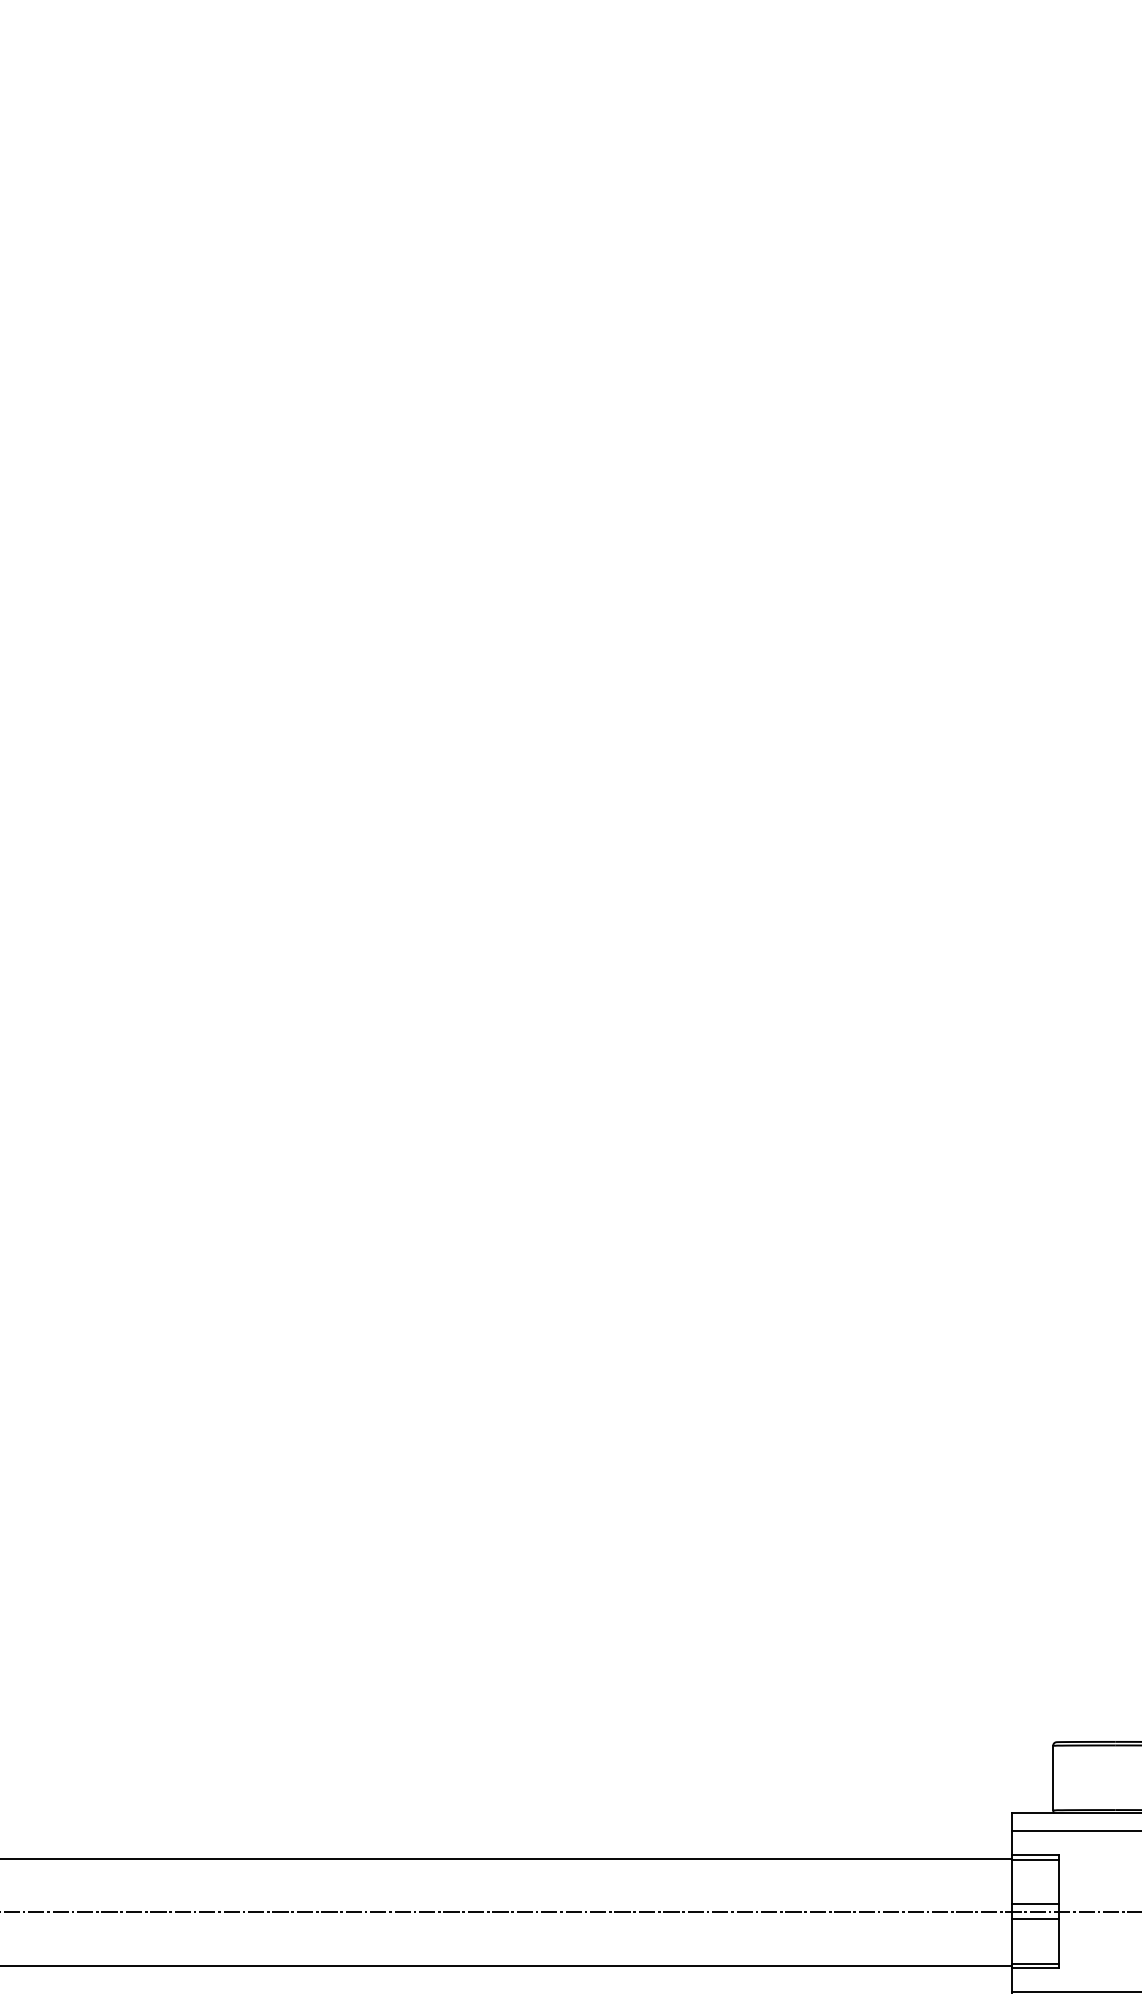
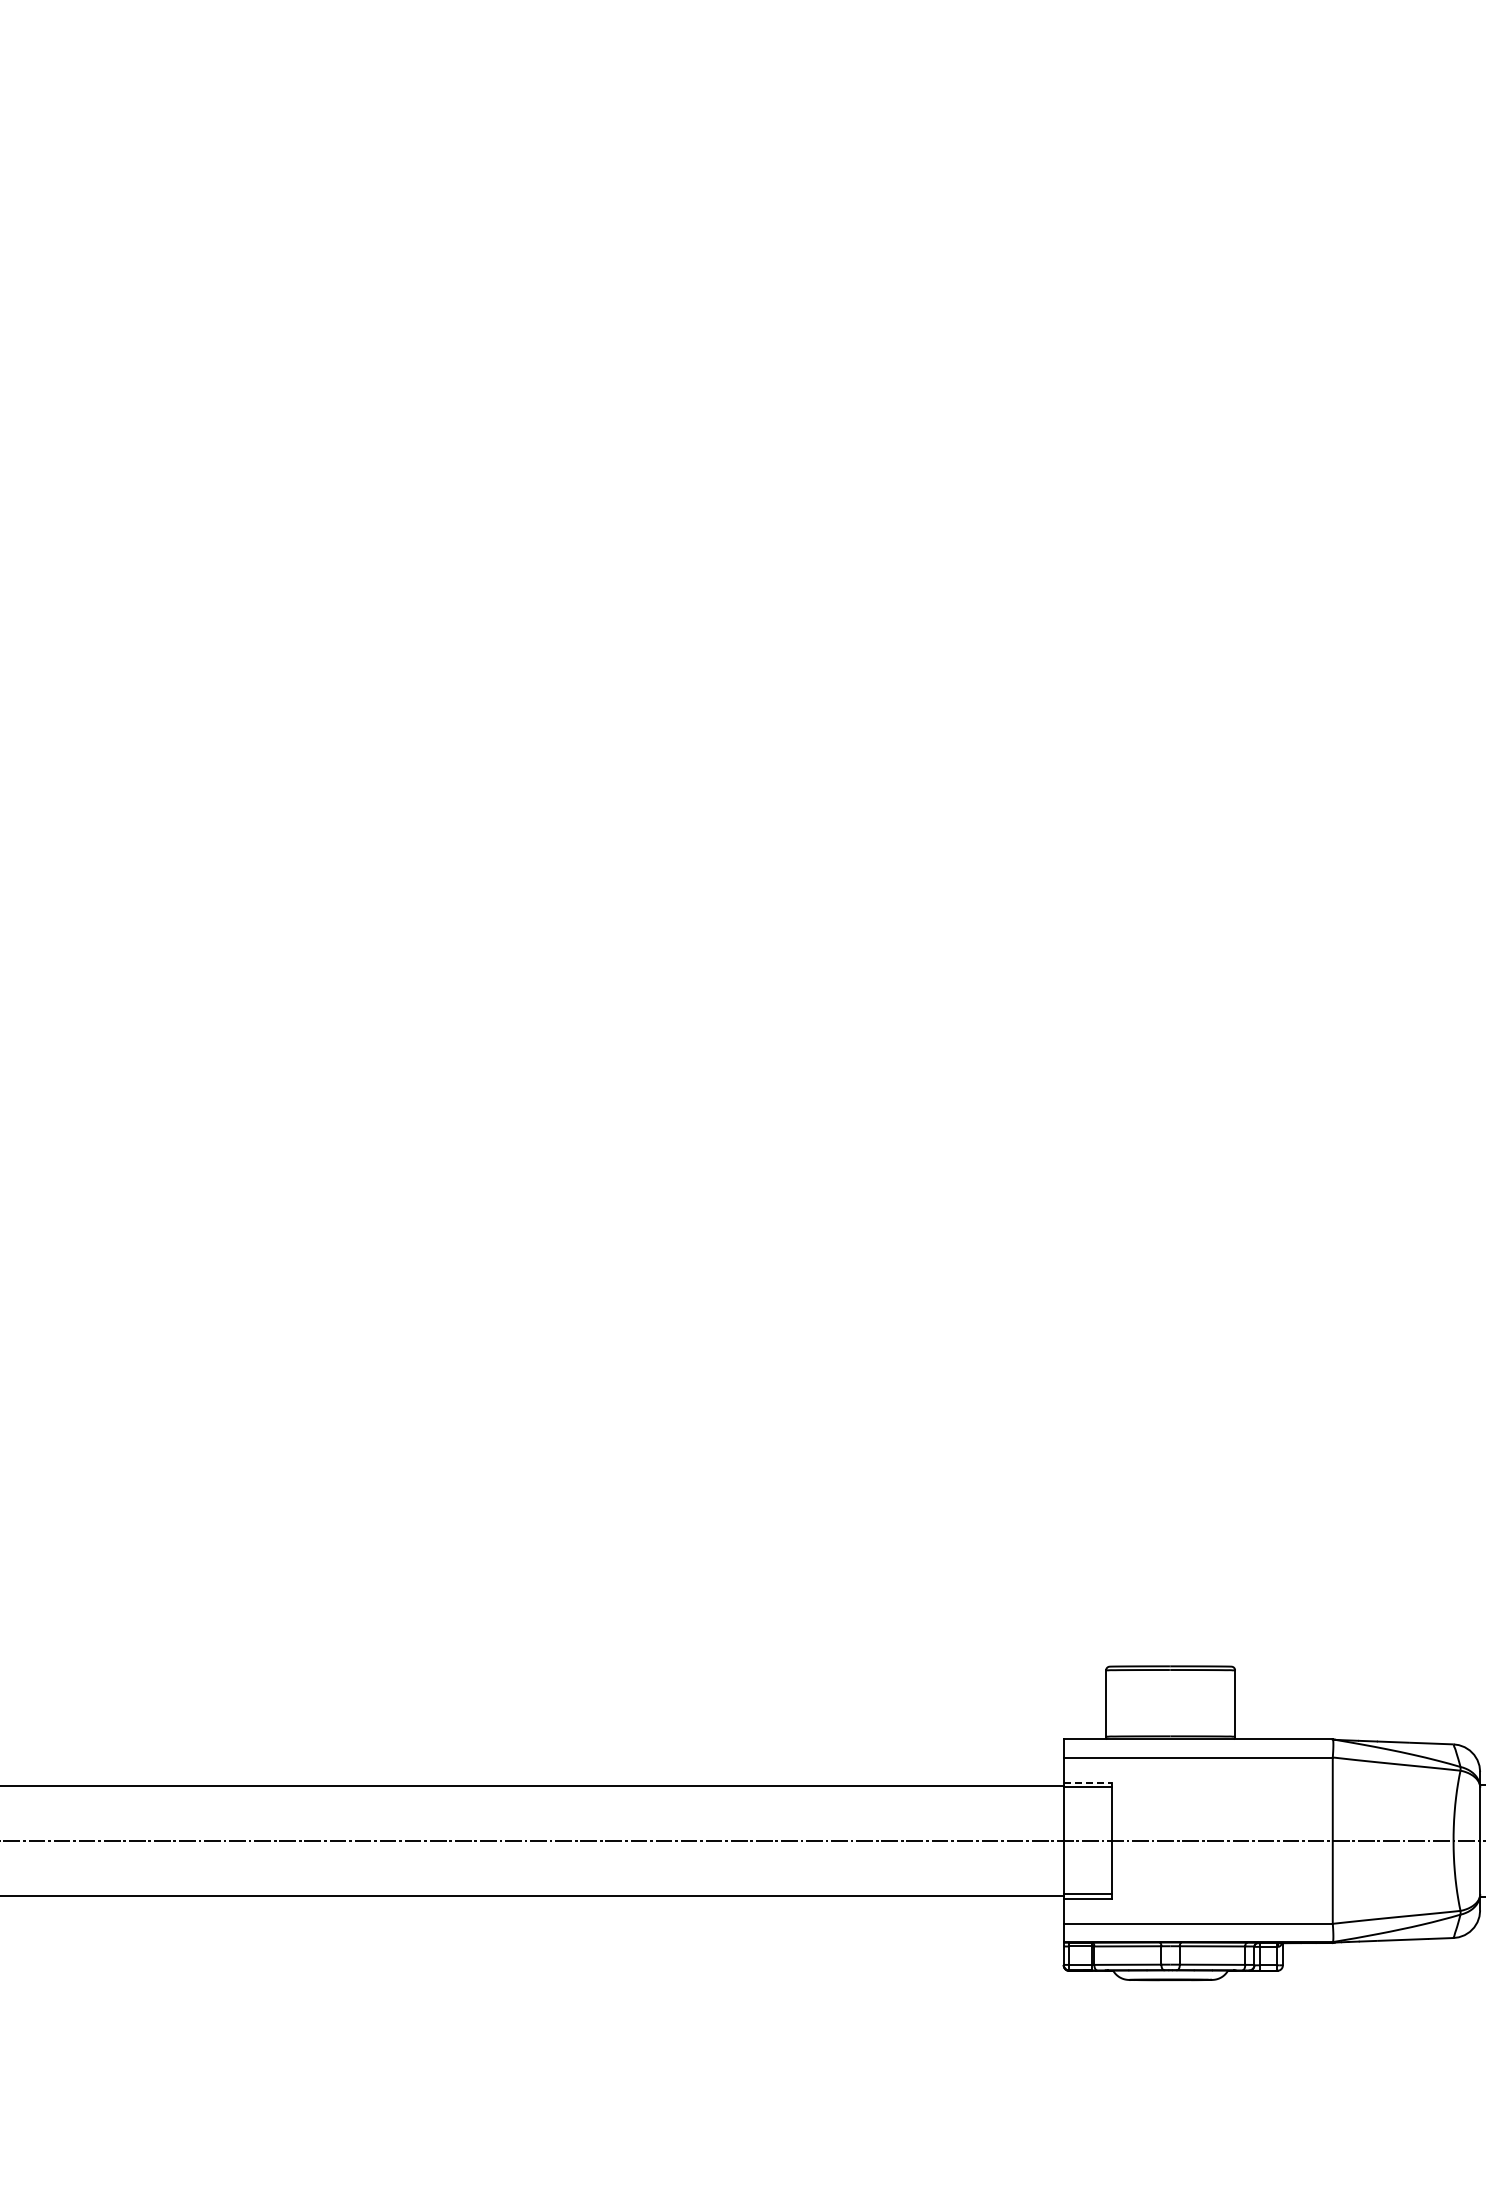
line: (1035, 1855) -> (1087, 1782), solid -> dashed
line: (1035, 1903) -> (1087, 1832), removed
line: (1035, 1919) -> (1087, 1848), removed

